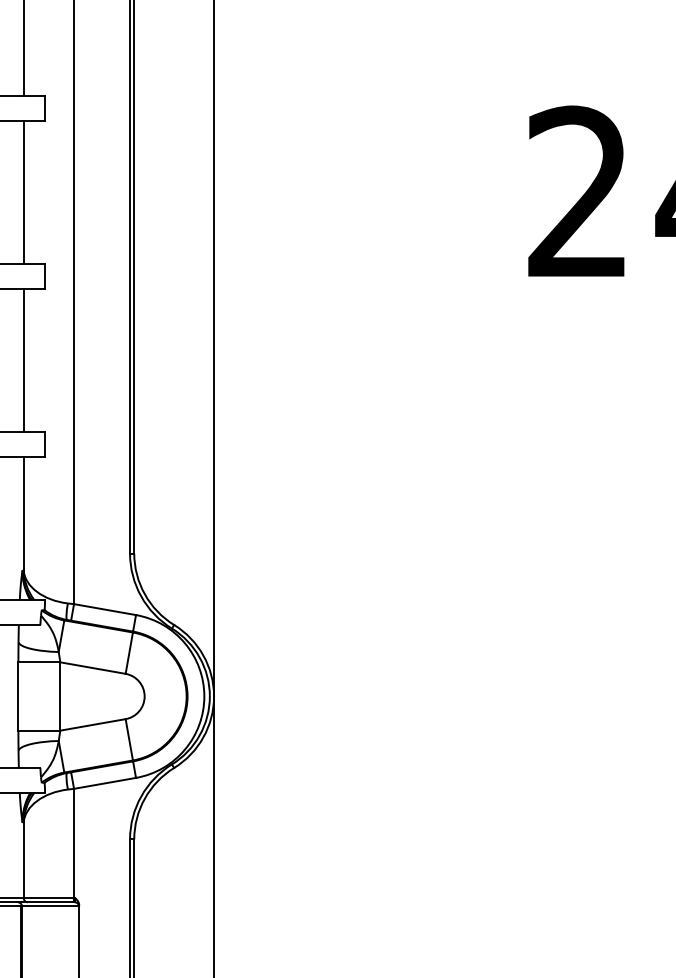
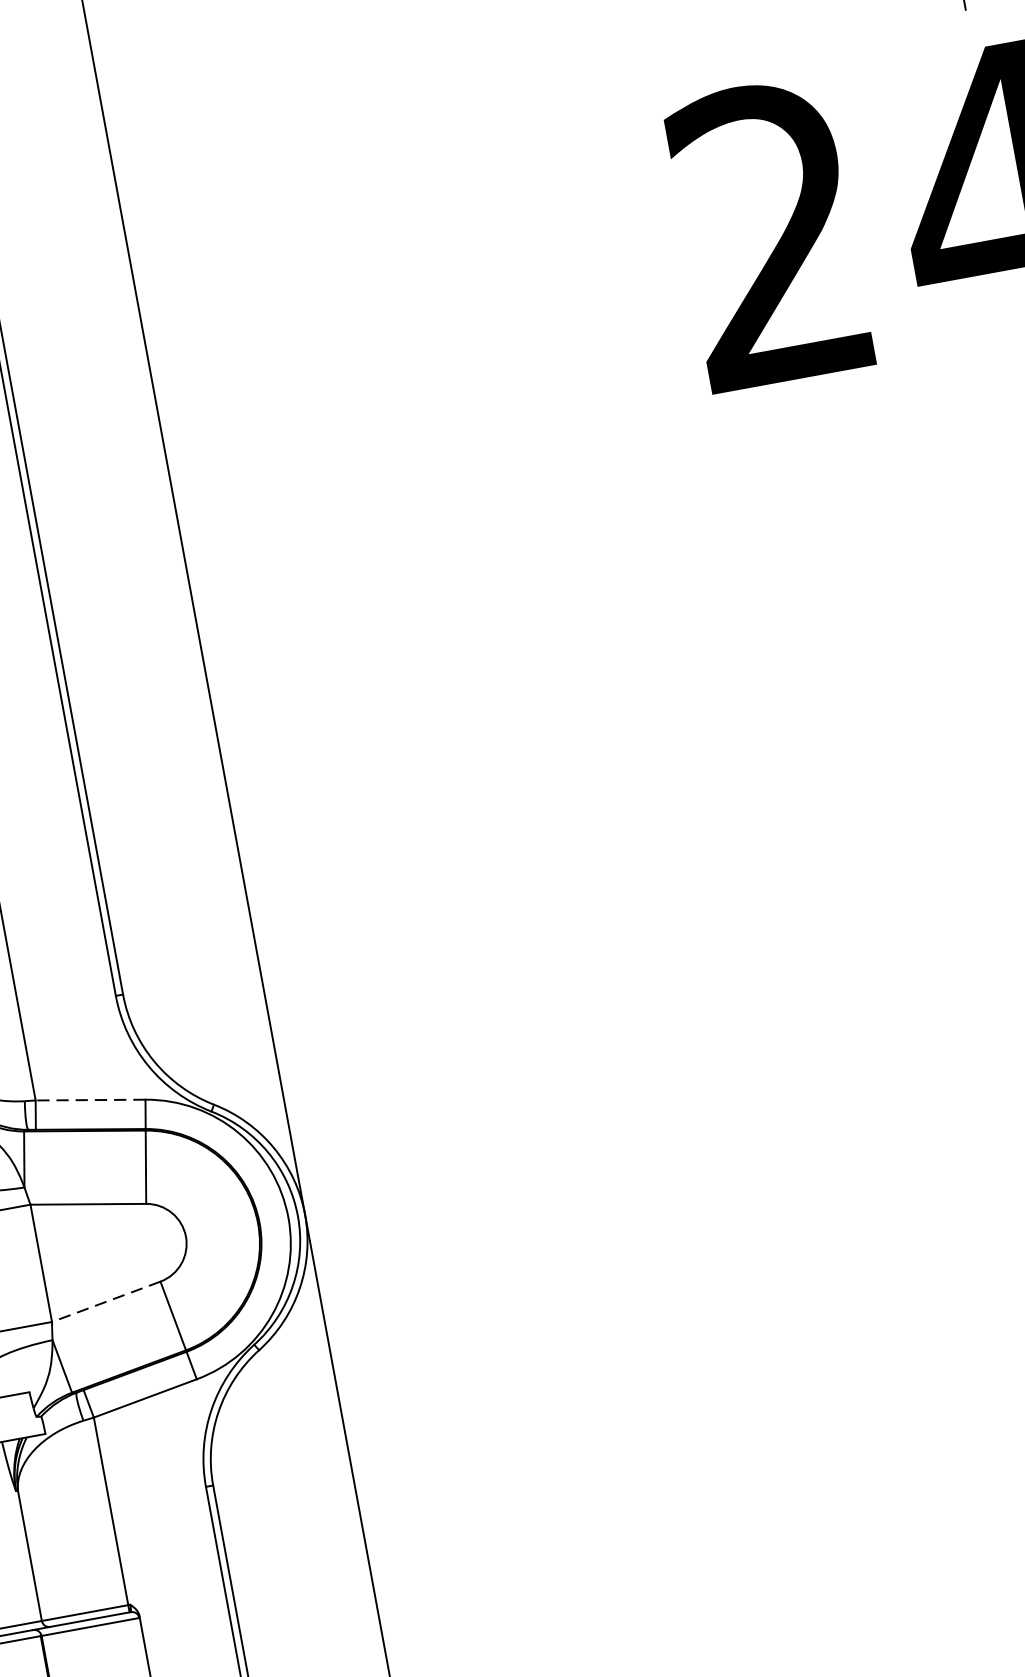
line: (104, 609) -> (89, 1100), solid -> dashed
line: (92, 724) -> (105, 1301), solid -> dashed

